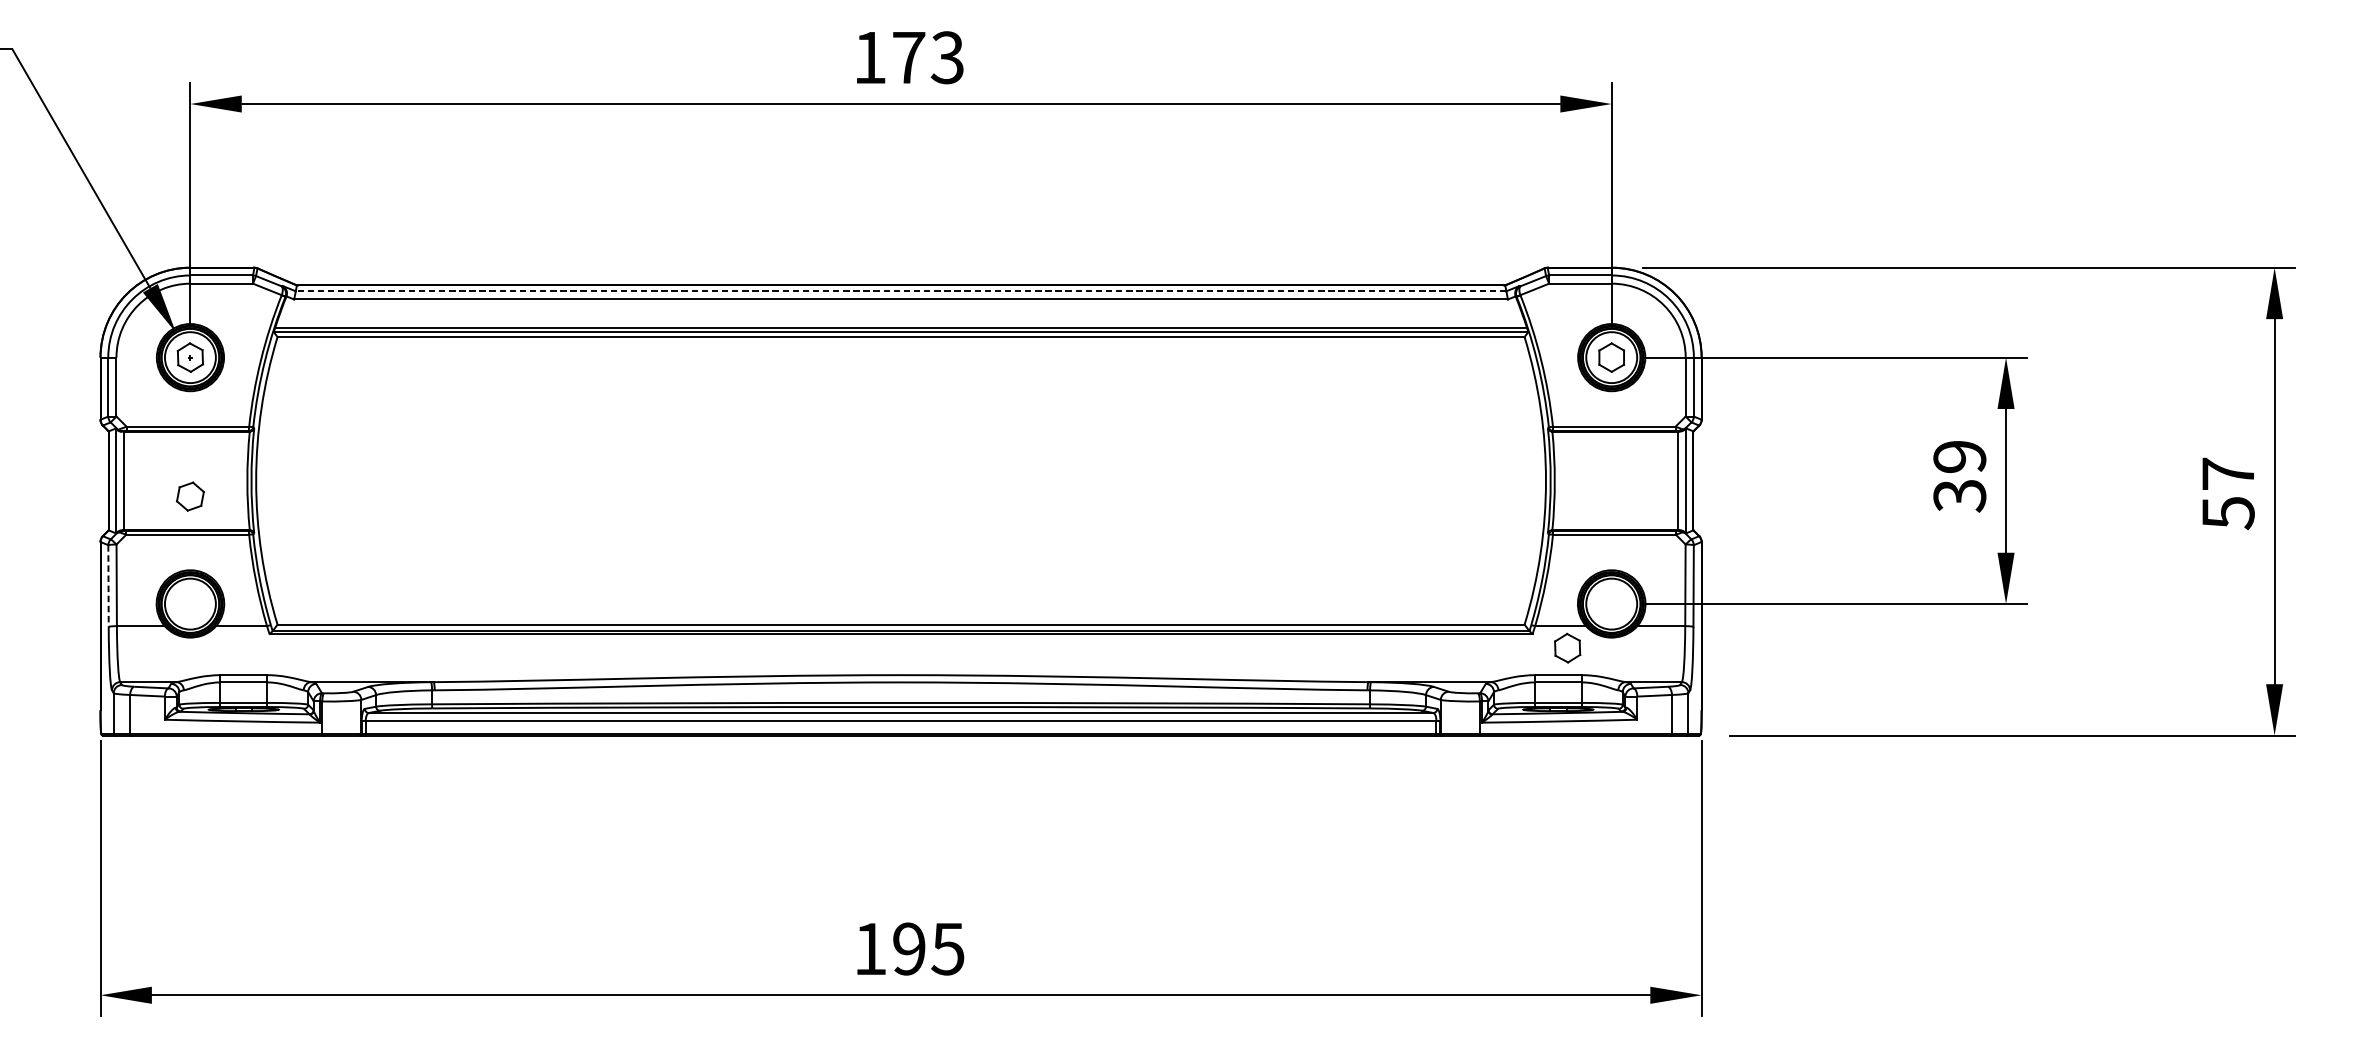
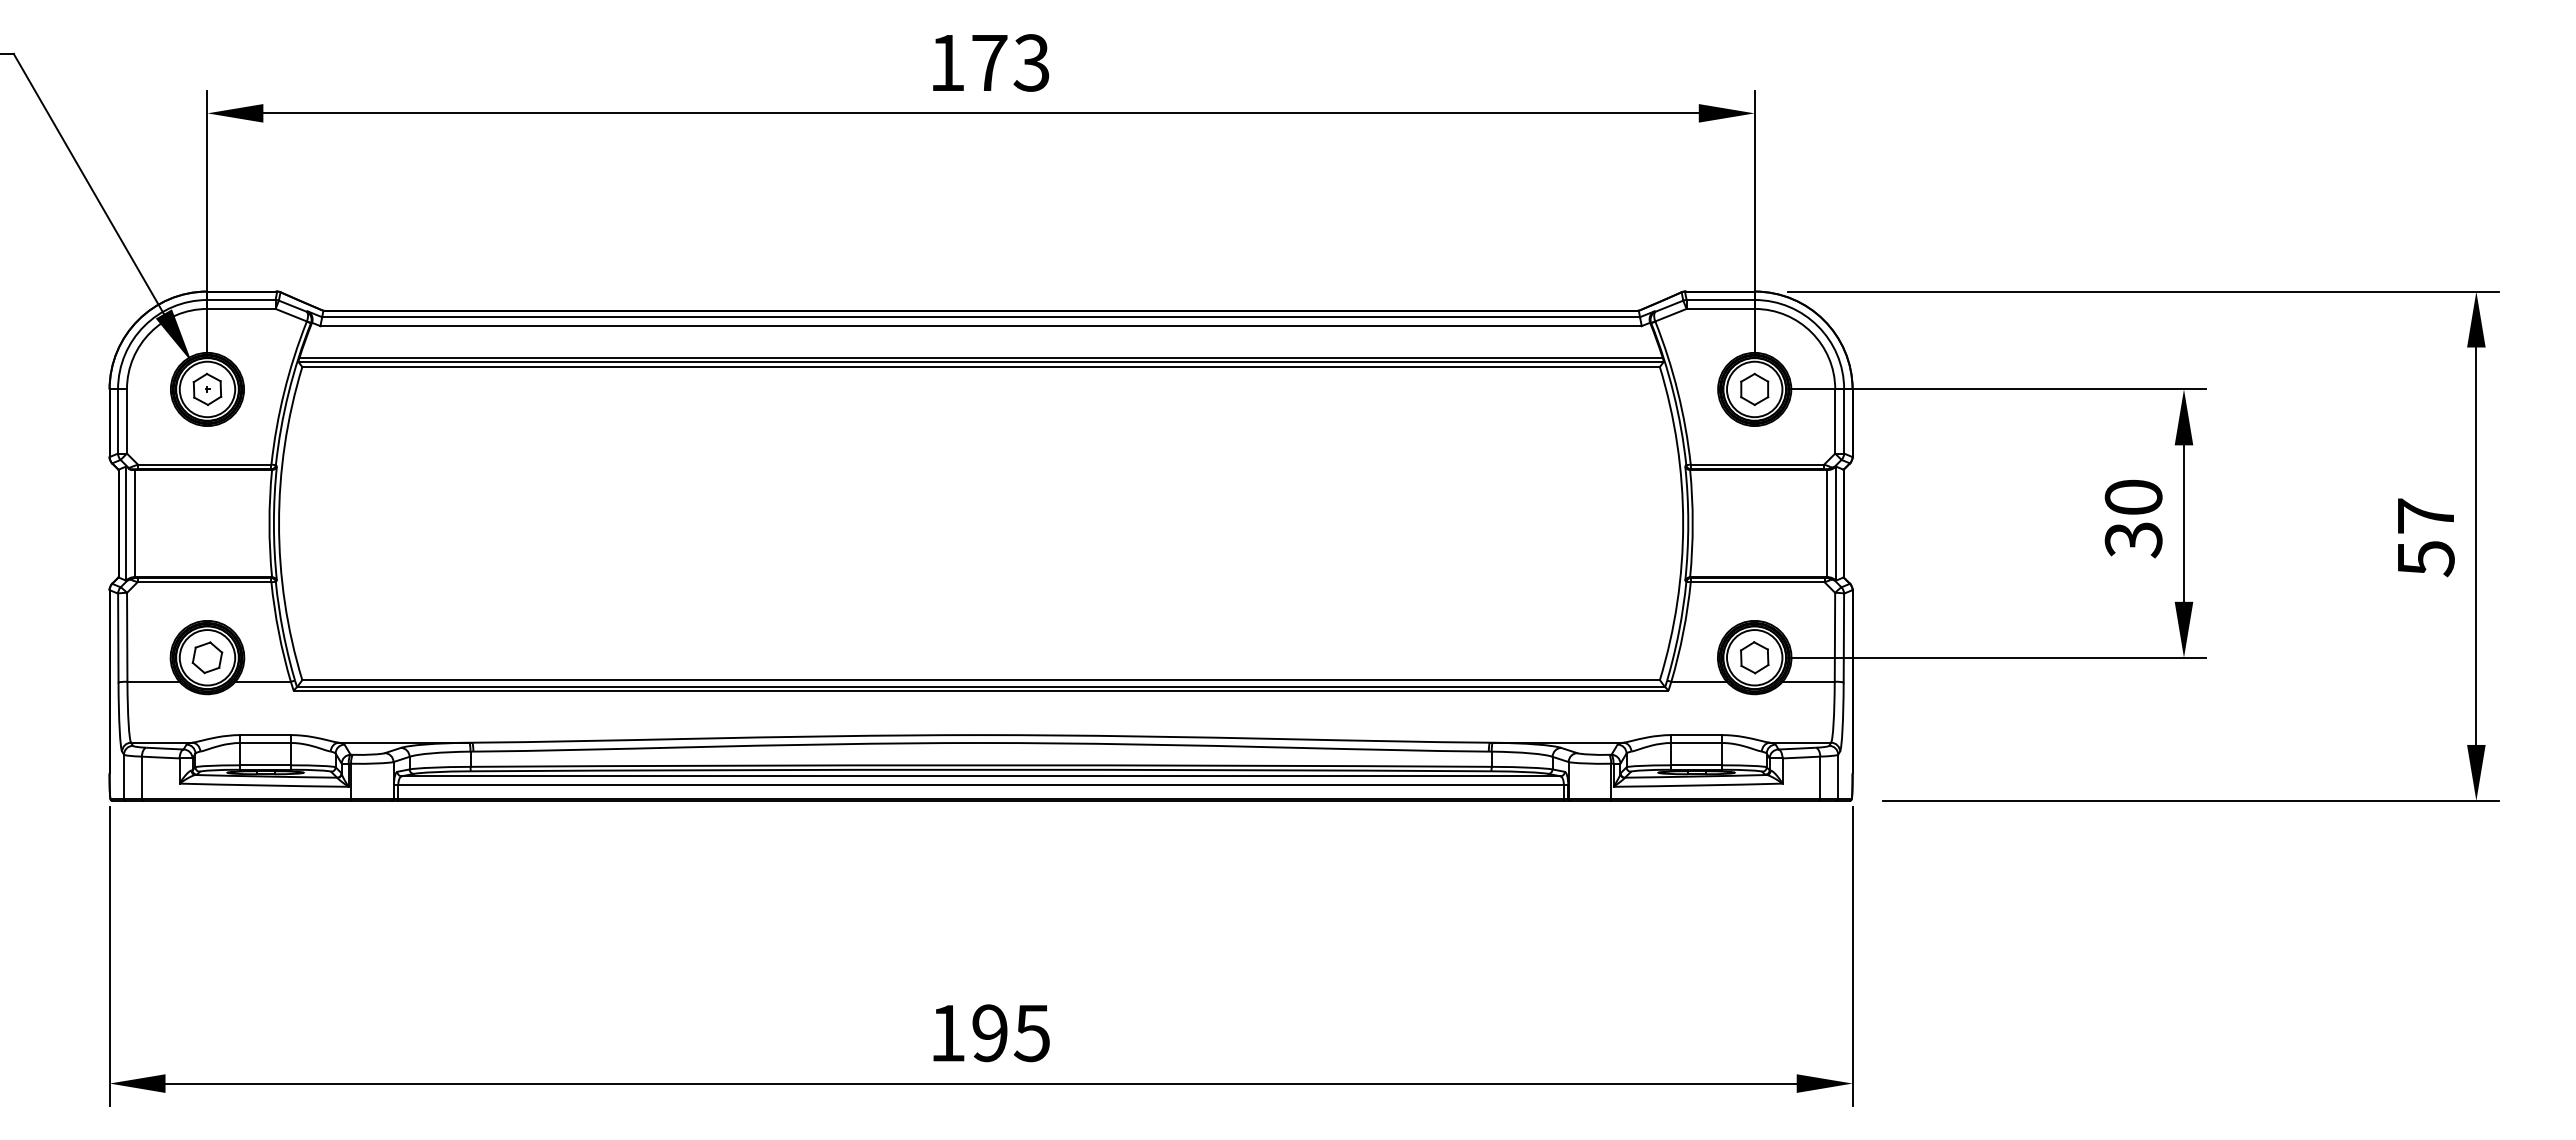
line: (901, 291) -> (981, 317), dashed -> solid
text: (1959, 456) -> (2133, 497), 39 -> 30
part: (190, 496) -> (207, 657), moved
line: (108, 586) -> (118, 638), dashed -> solid
part: (1567, 647) -> (1754, 657), moved

